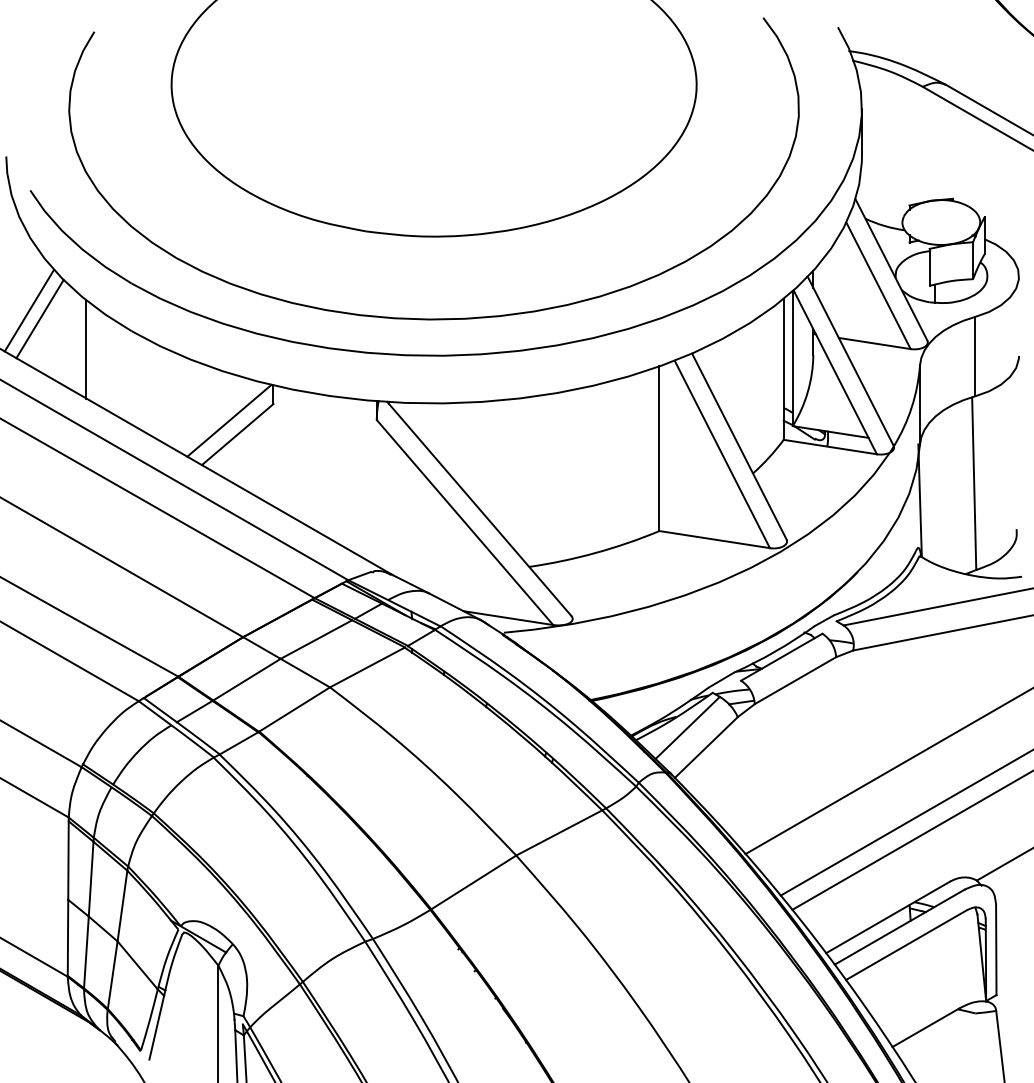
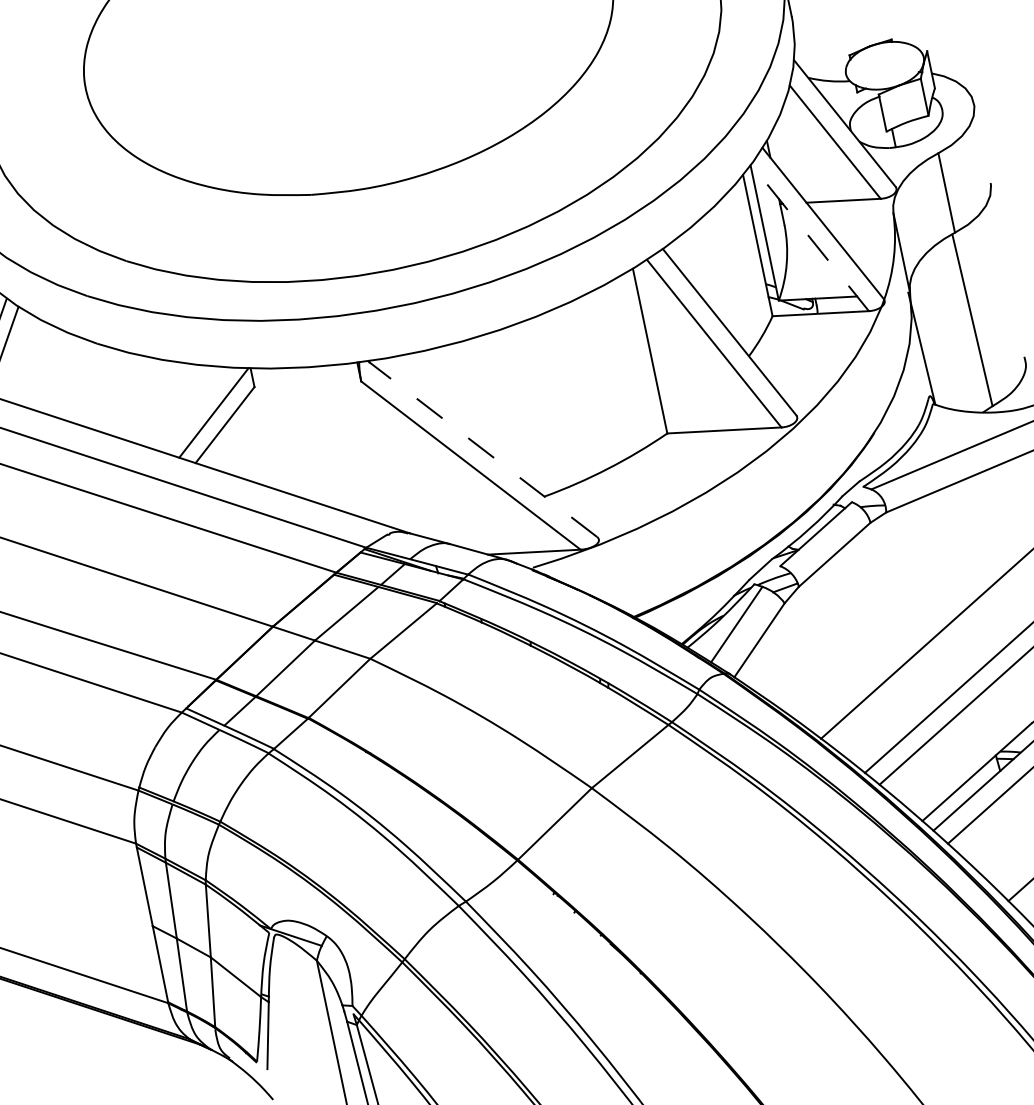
line: (86, 349) -> (55, 371), removed
line: (835, 372) -> (810, 237), solid -> dashed
line: (479, 508) -> (482, 448), solid -> dashed

